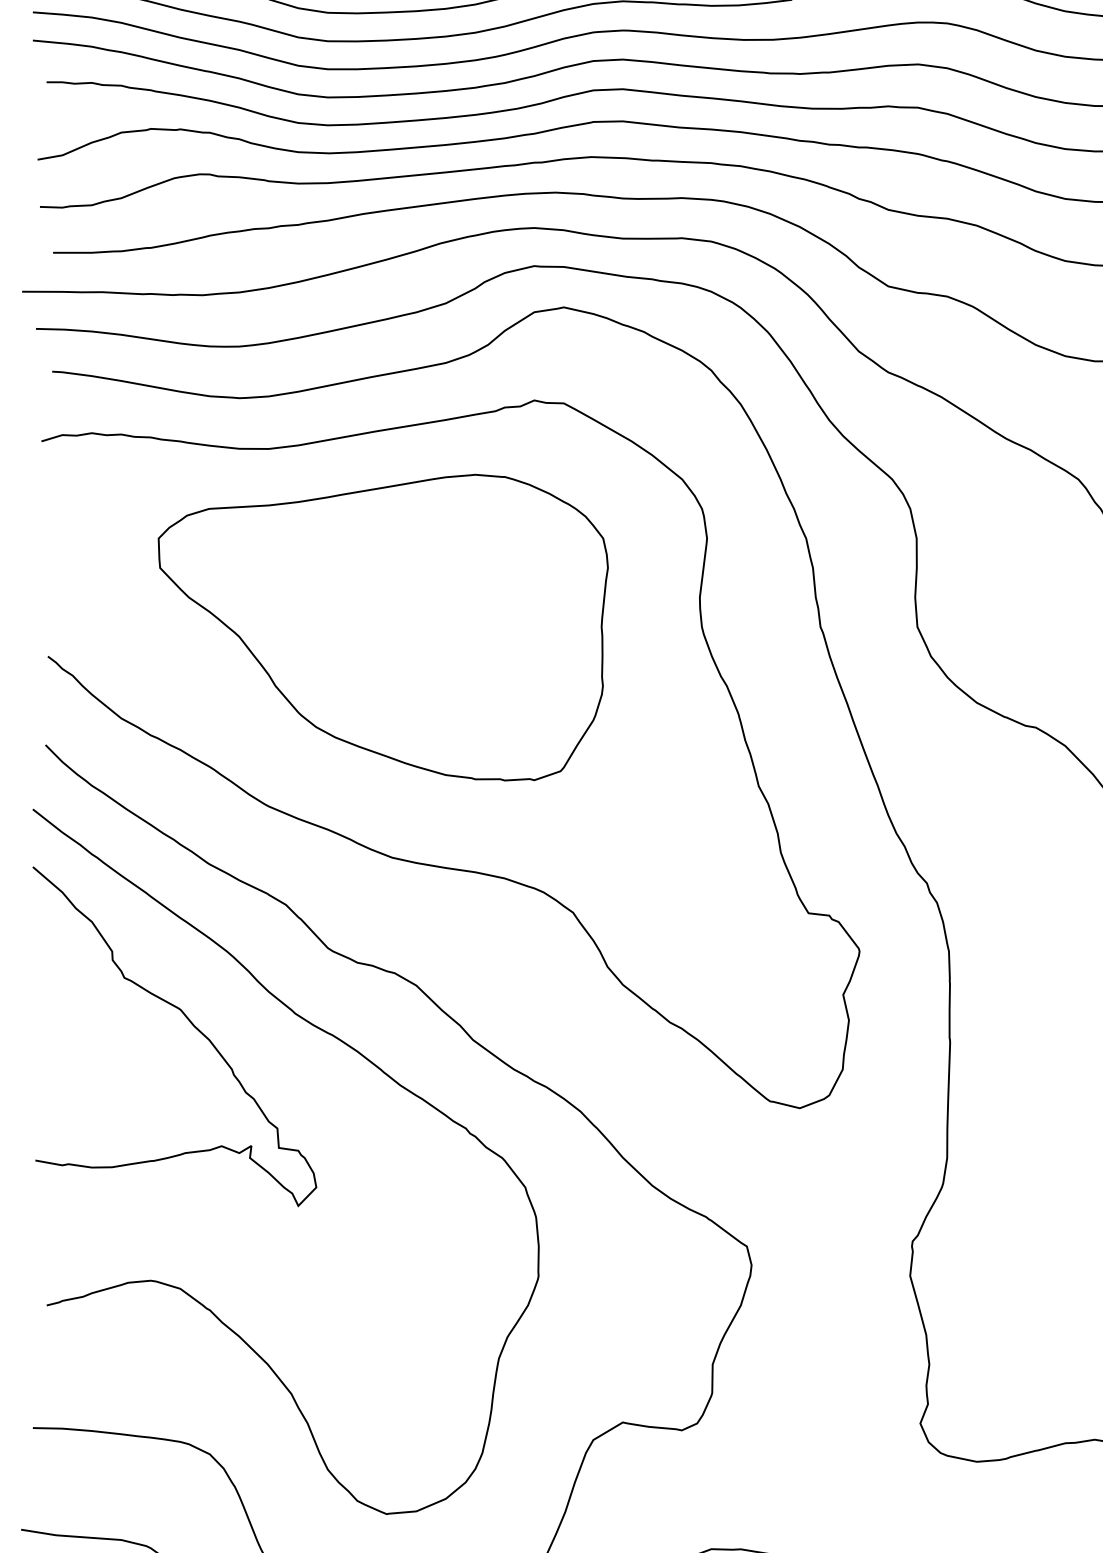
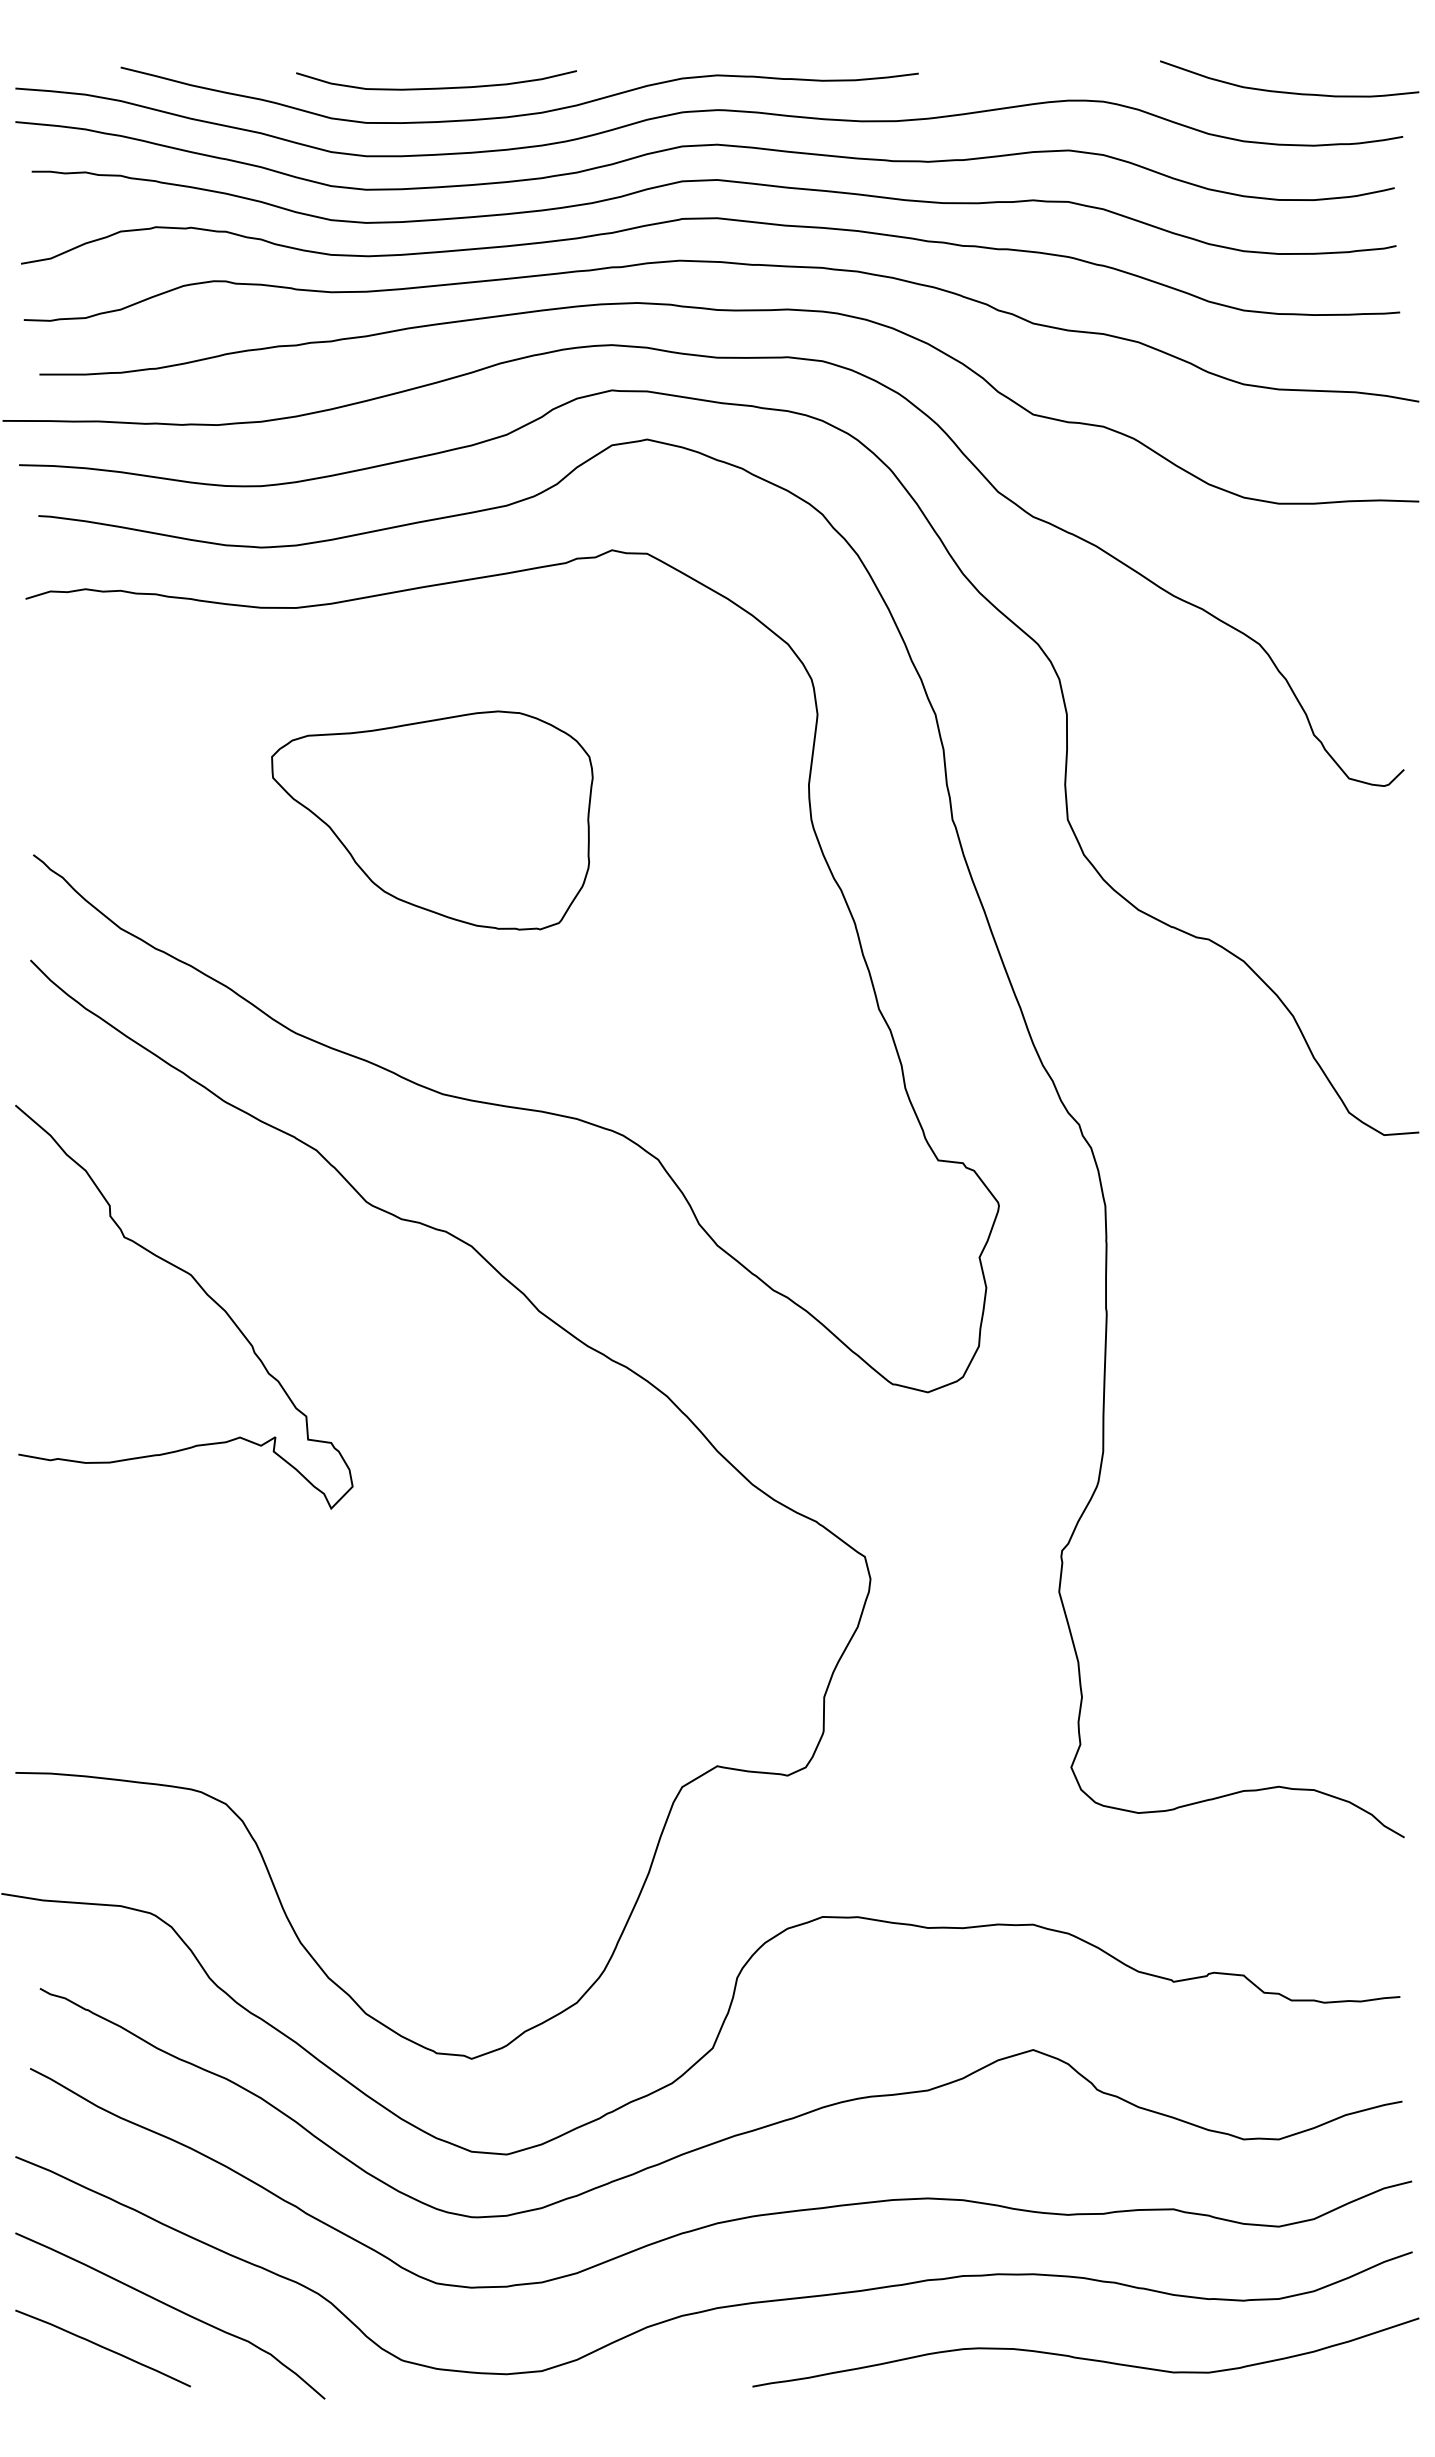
part: (383, 627) -> (432, 820), size x0.6
curve: (368, 1061) -> (414, 1336), removed

